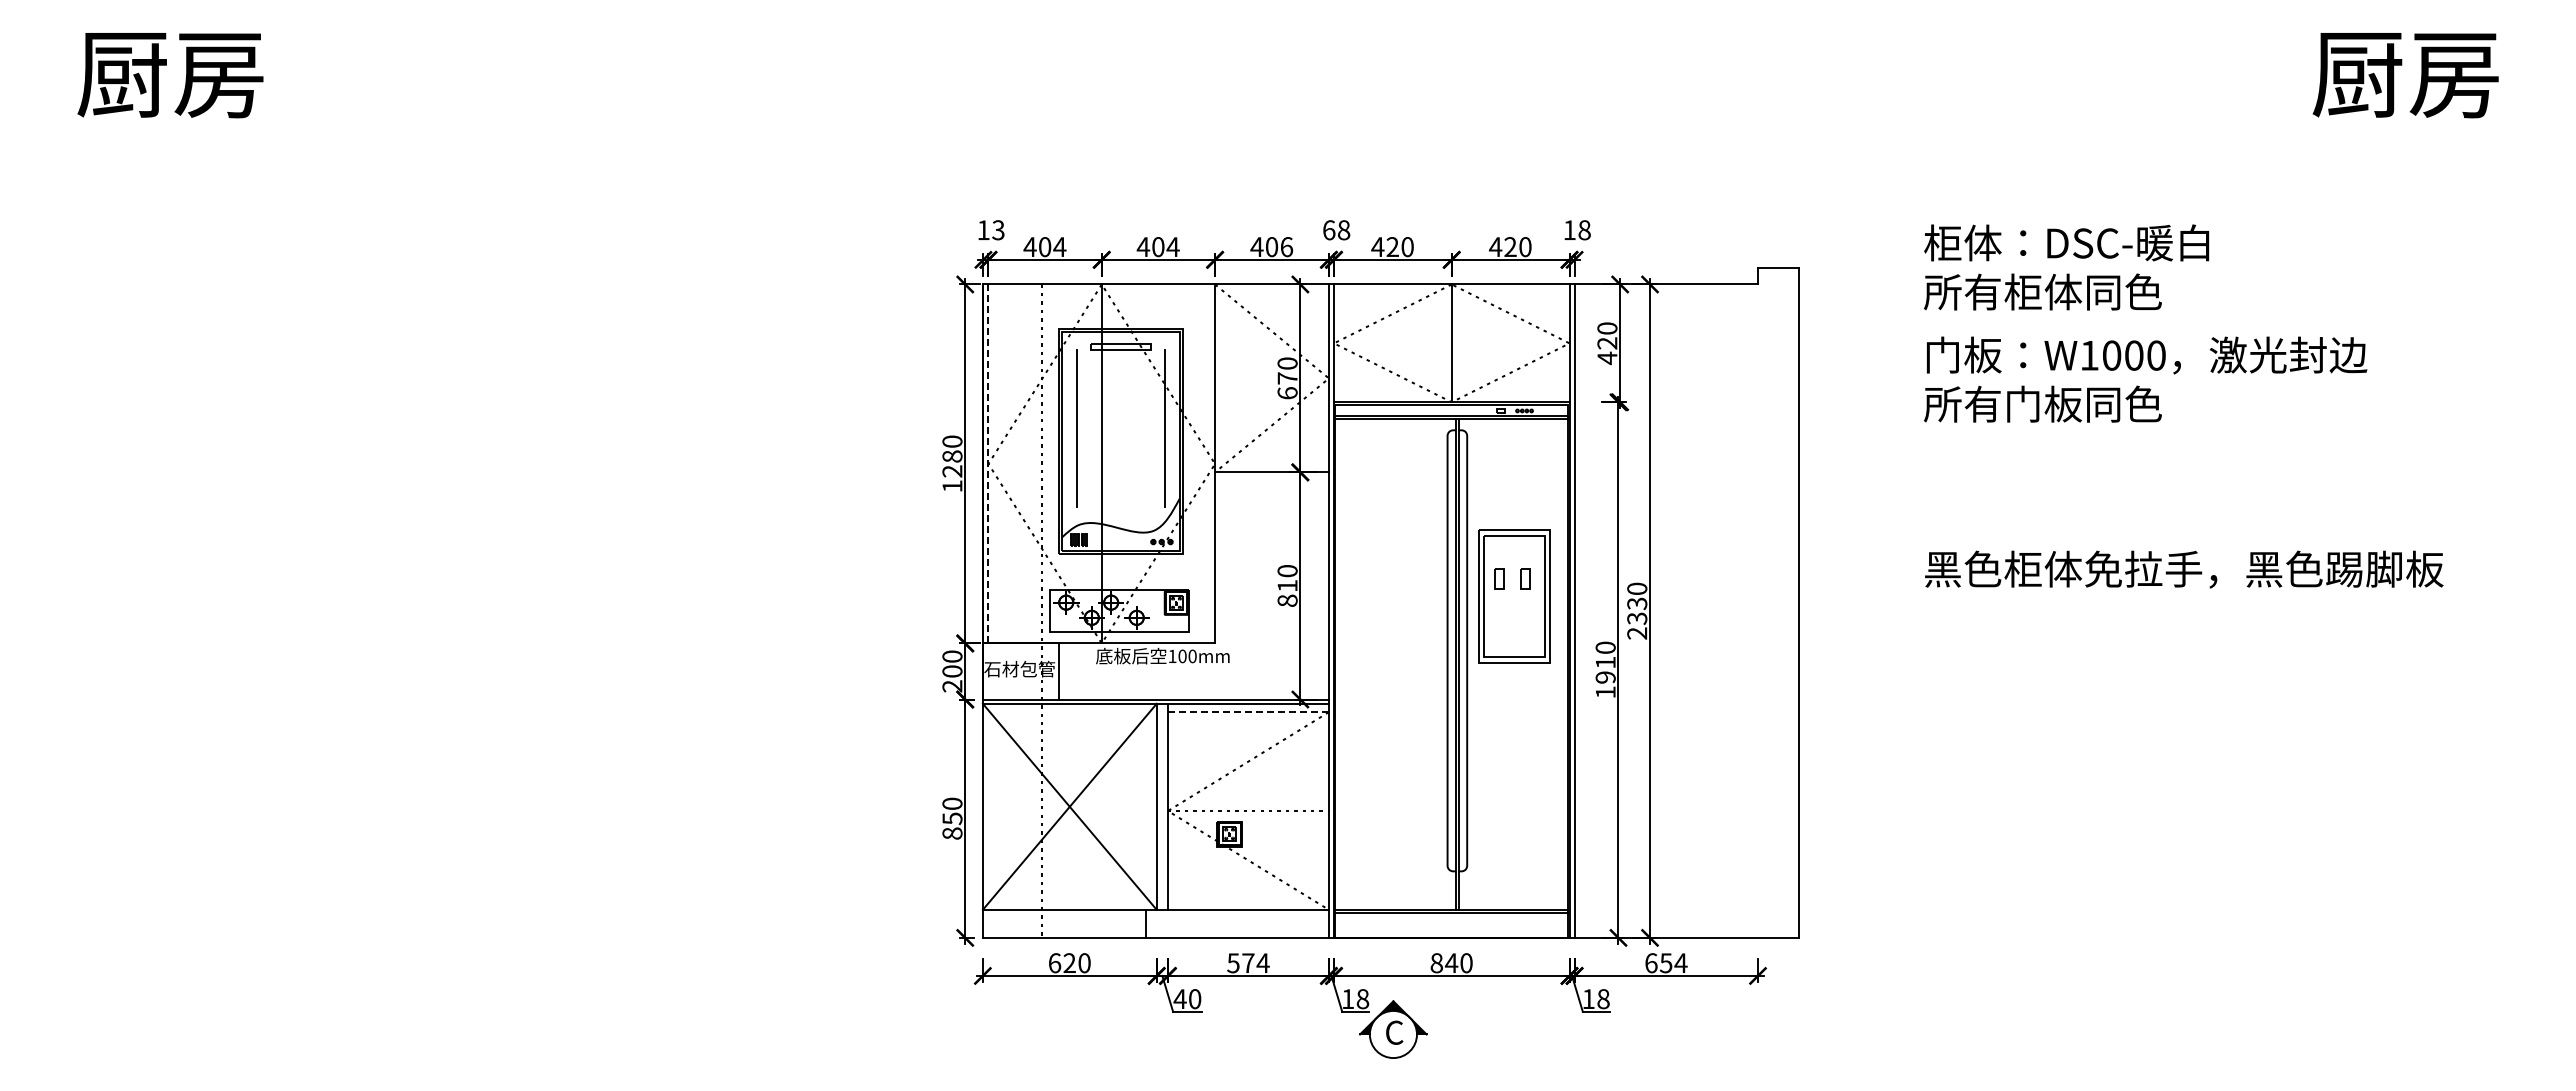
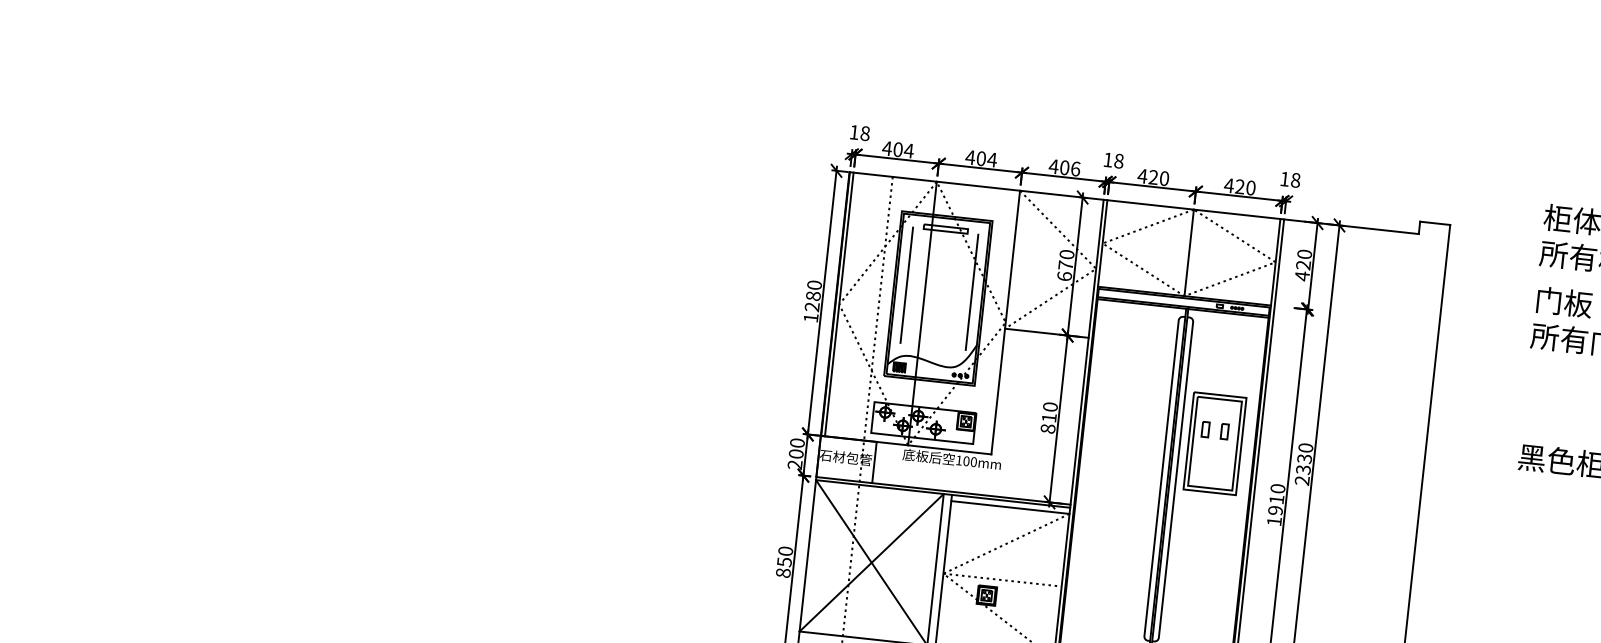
text: (998, 230) -> (865, 133), 13 -> 18
text: (1329, 230) -> (1108, 160), 68 -> 18
line: (988, 464) -> (839, 304), dashed -> solid
line: (1247, 712) -> (1009, 507), dashed -> solid

